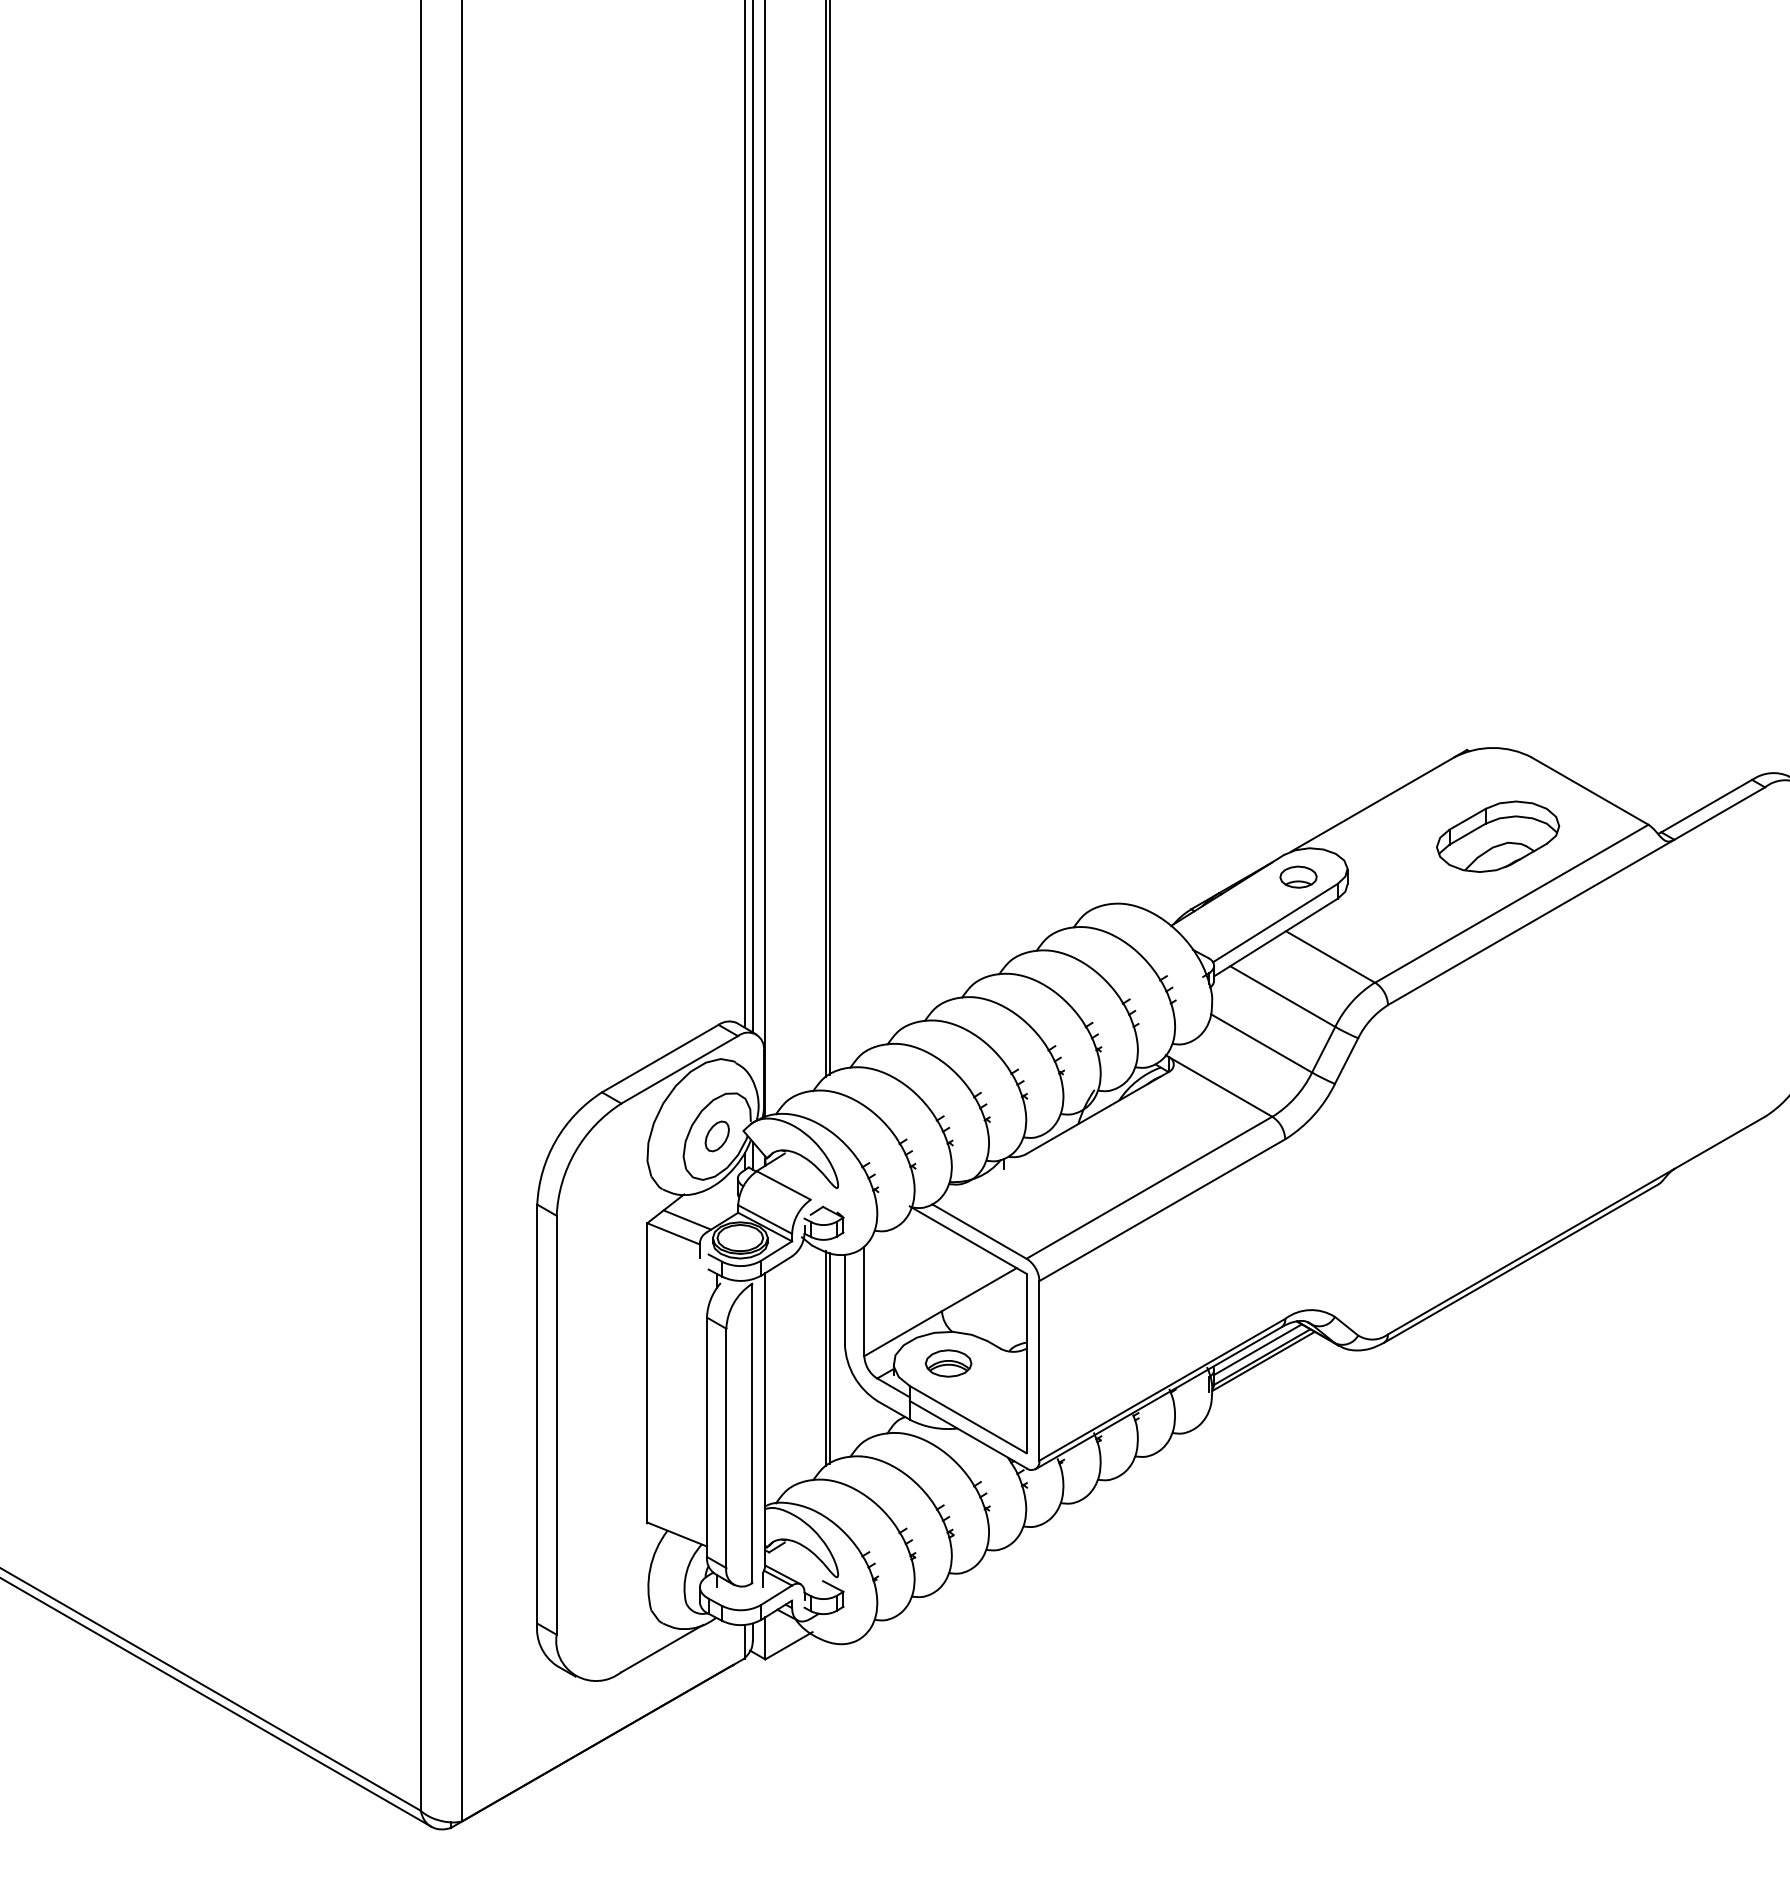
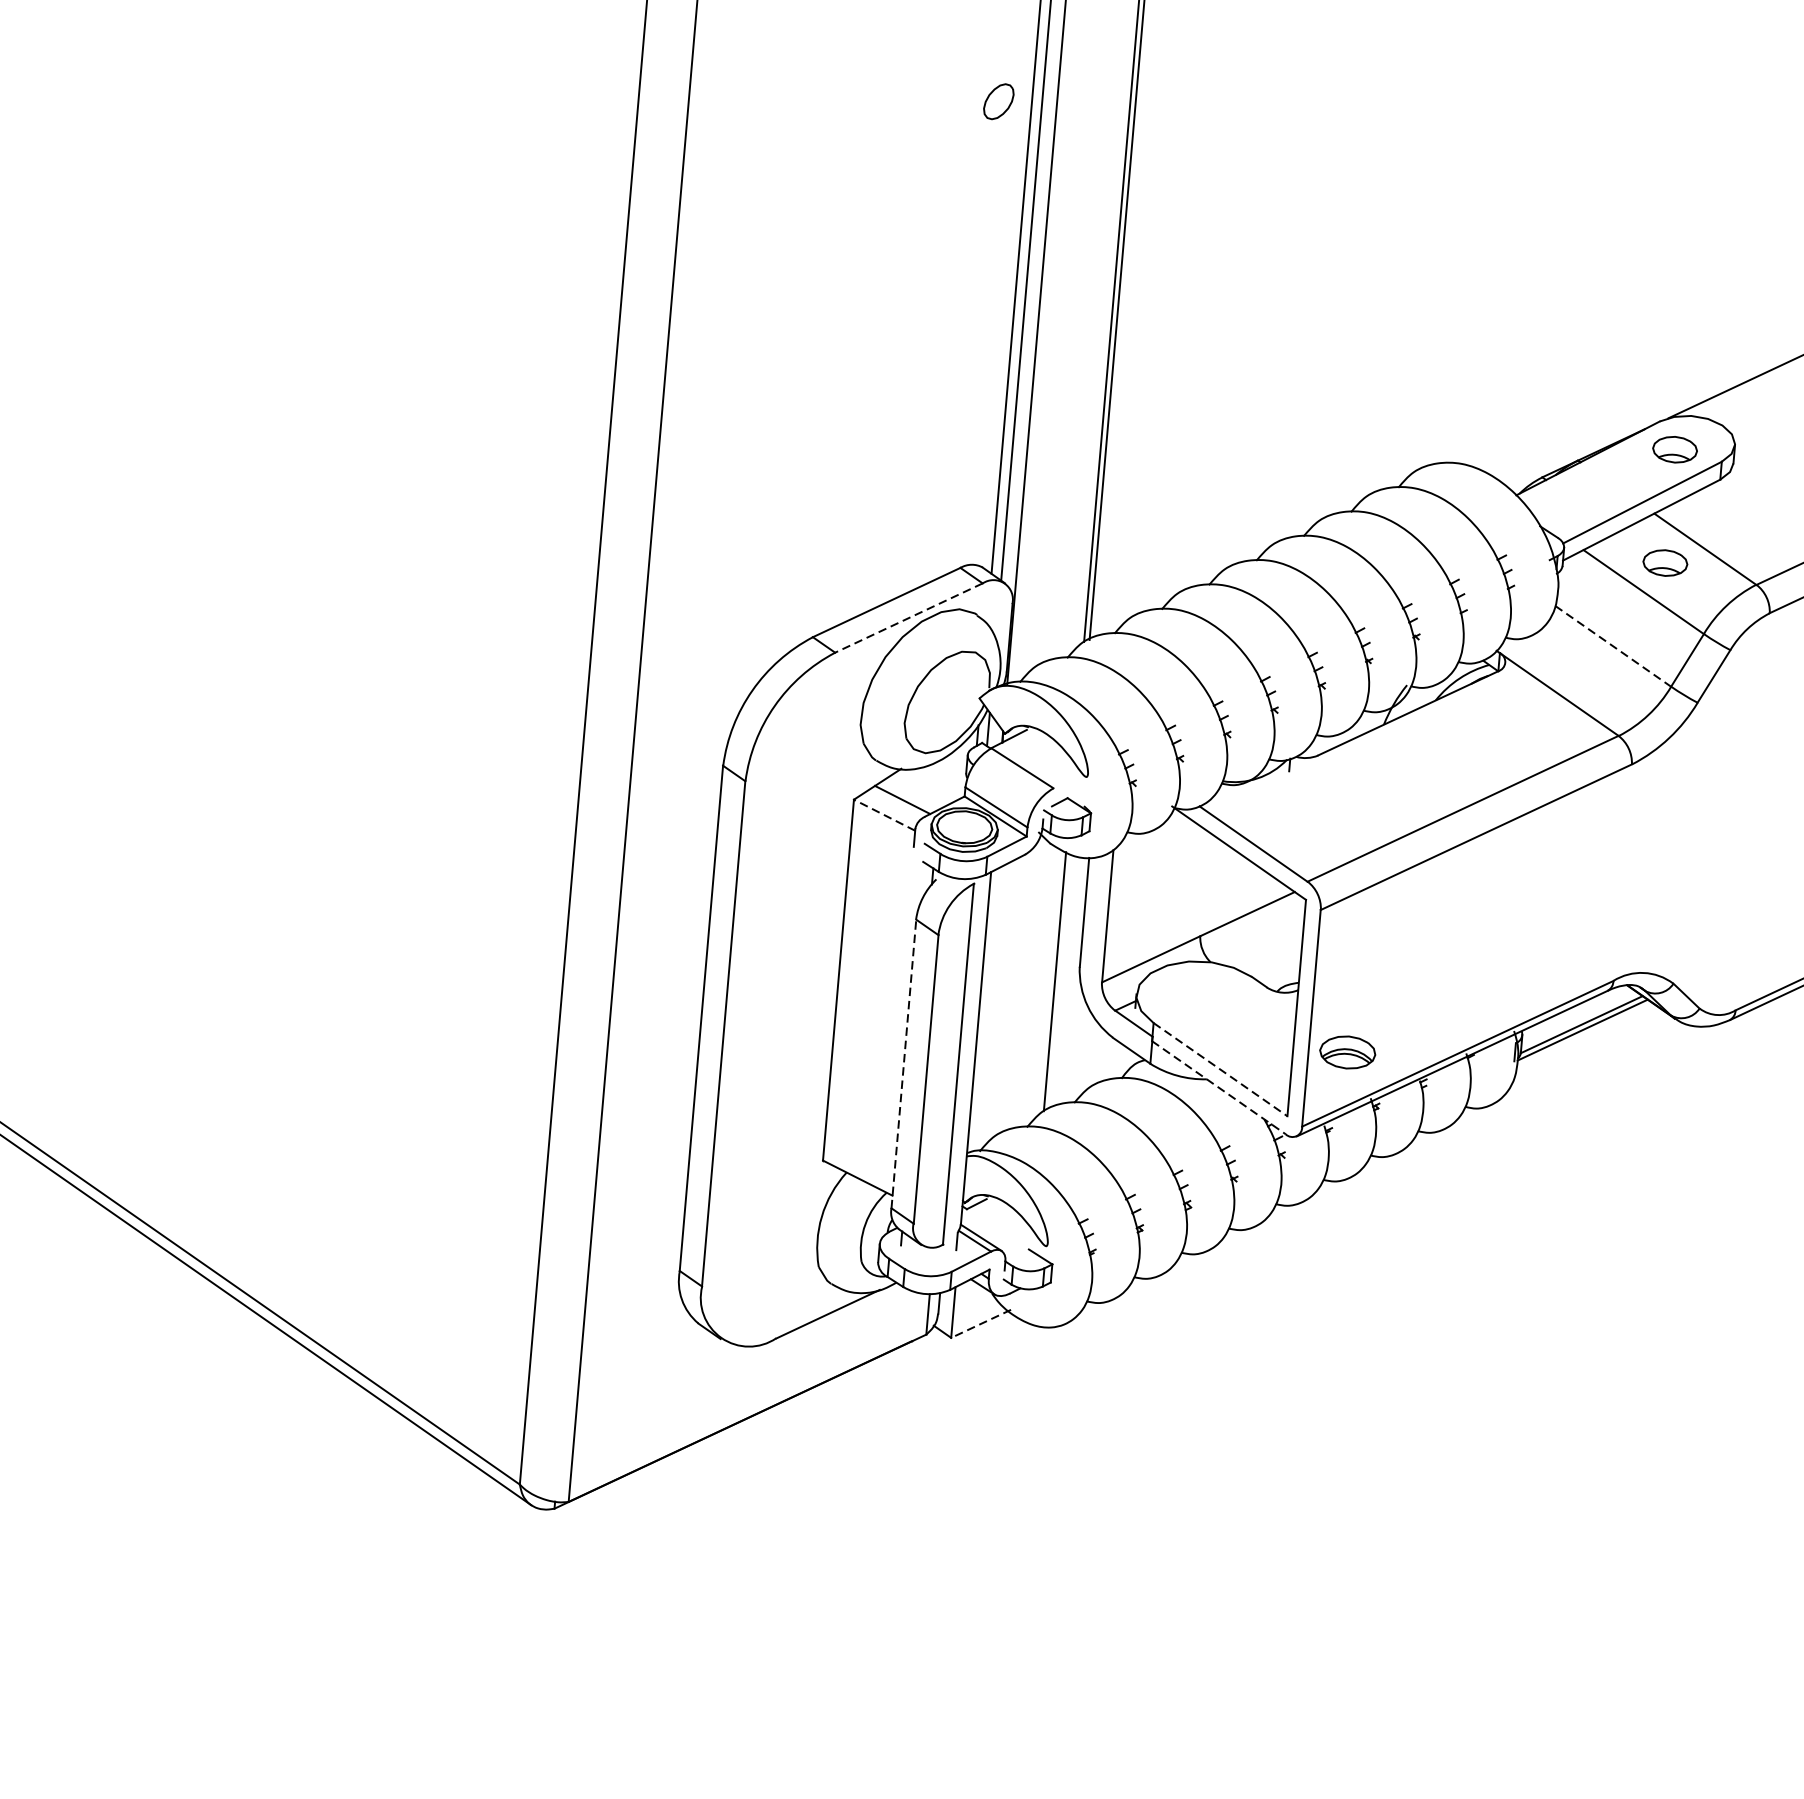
part: (1298, 970) -> (1665, 562), added
line: (1261, 1043) -> (1613, 646), solid -> dashed
line: (679, 1070) -> (908, 618), solid -> dashed
part: (716, 1136) -> (997, 101), moved
line: (673, 1233) -> (884, 814), solid -> dashed
line: (1257, 1349) -> (1576, 1015), removed
line: (830, 1358) -> (1060, 981), removed
part: (948, 1363) -> (1347, 1052), moved
line: (968, 1419) -> (1221, 1069), solid -> dashed
line: (968, 1434) -> (1219, 1087), solid -> dashed
line: (707, 1437) -> (904, 1064), solid -> dashed
line: (788, 1646) -> (980, 1324), solid -> dashed

